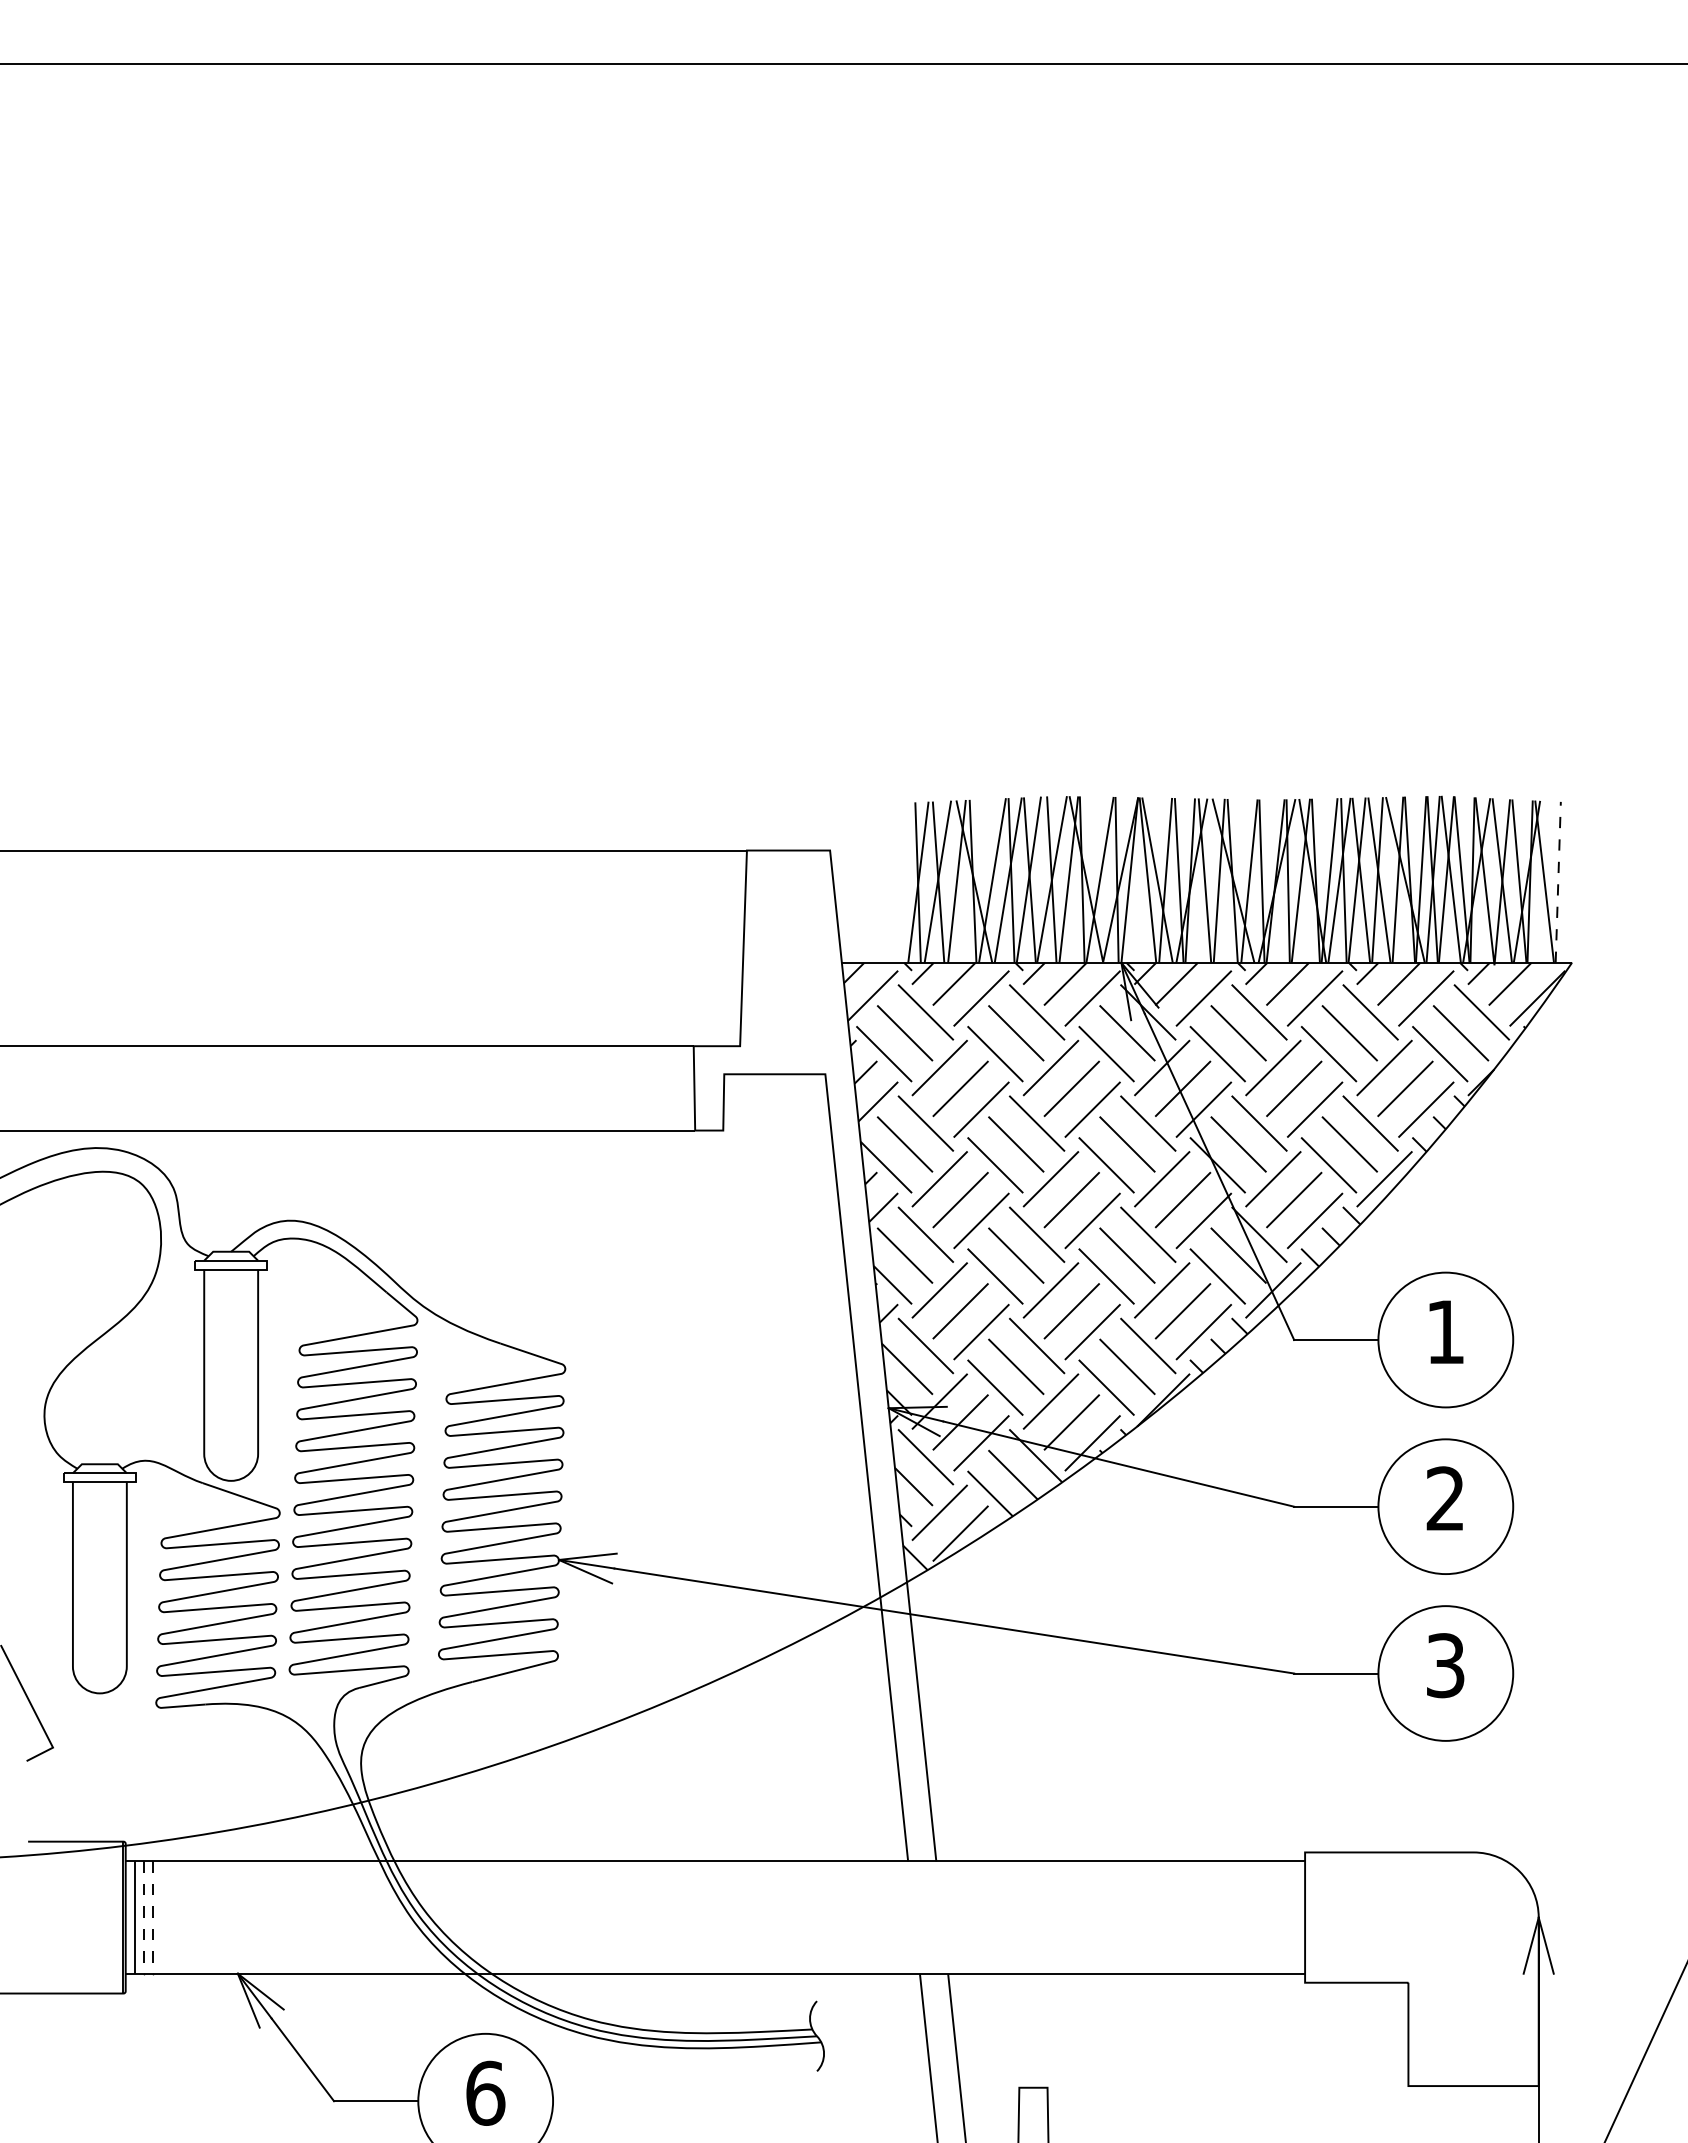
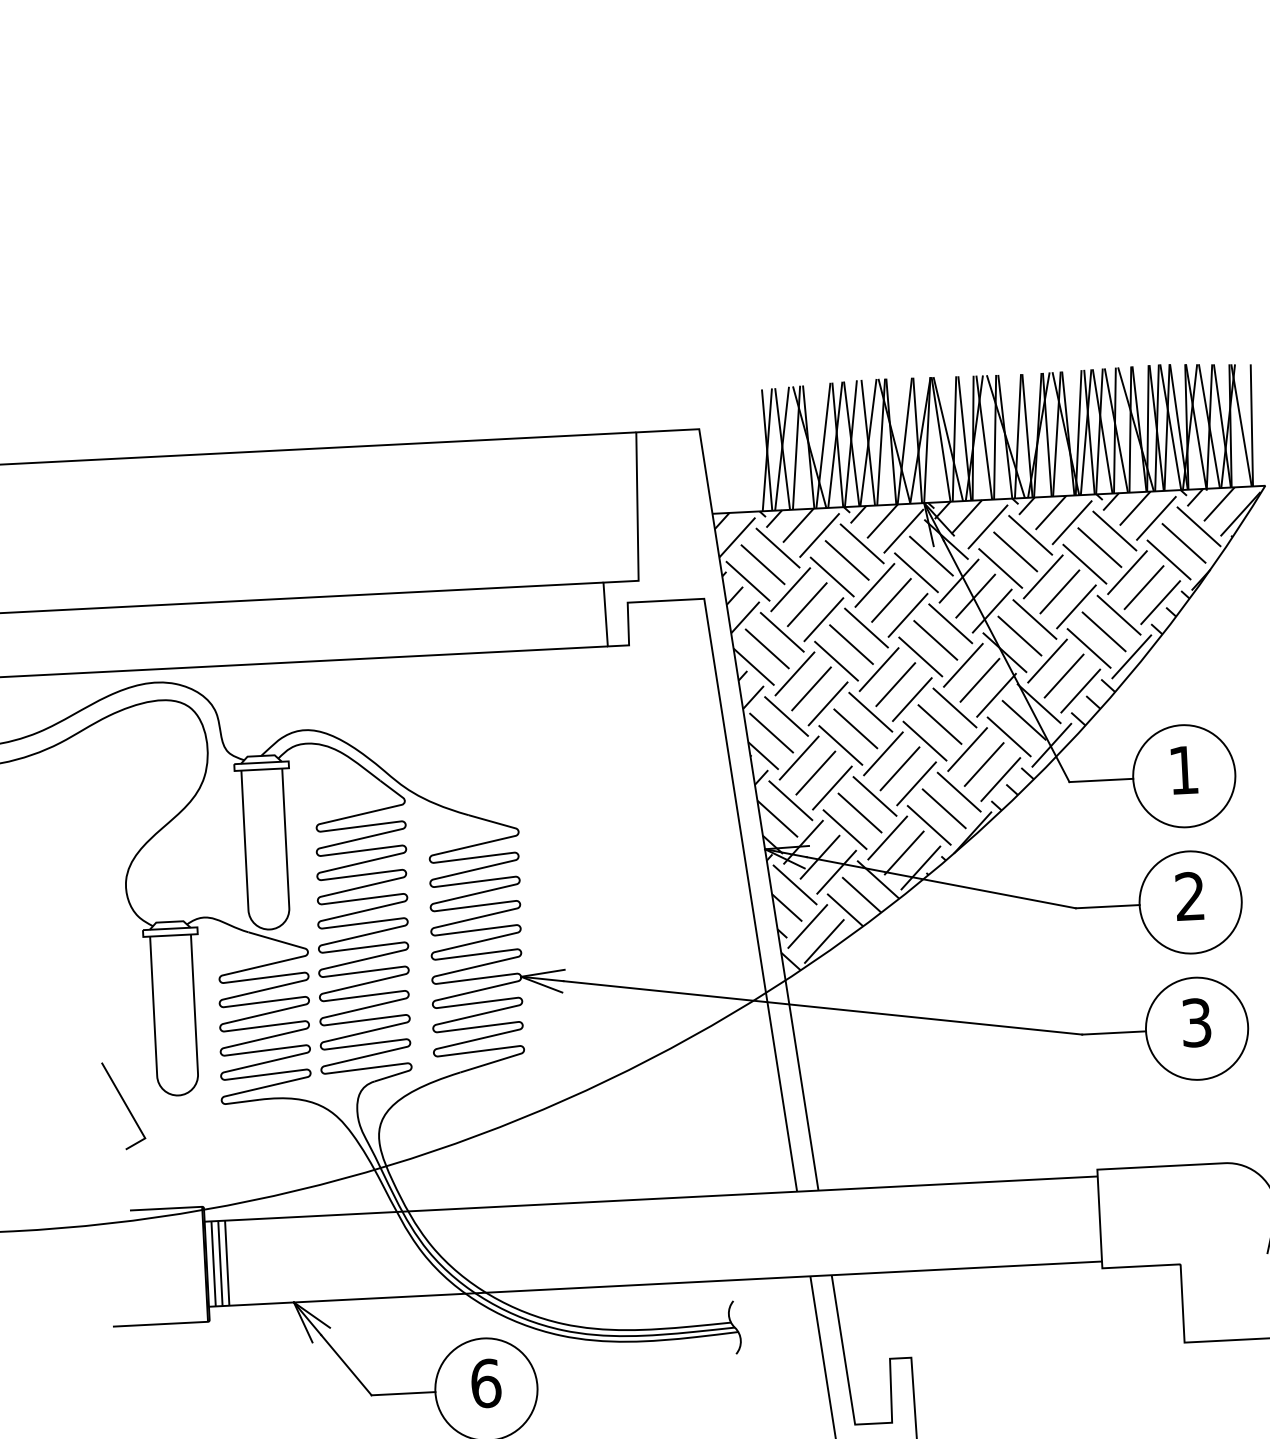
line: (1558, 882) -> (1252, 425), dashed -> solid
line: (143, 1918) -> (220, 1264), dashed -> solid
line: (152, 1918) -> (227, 1263), dashed -> solid

